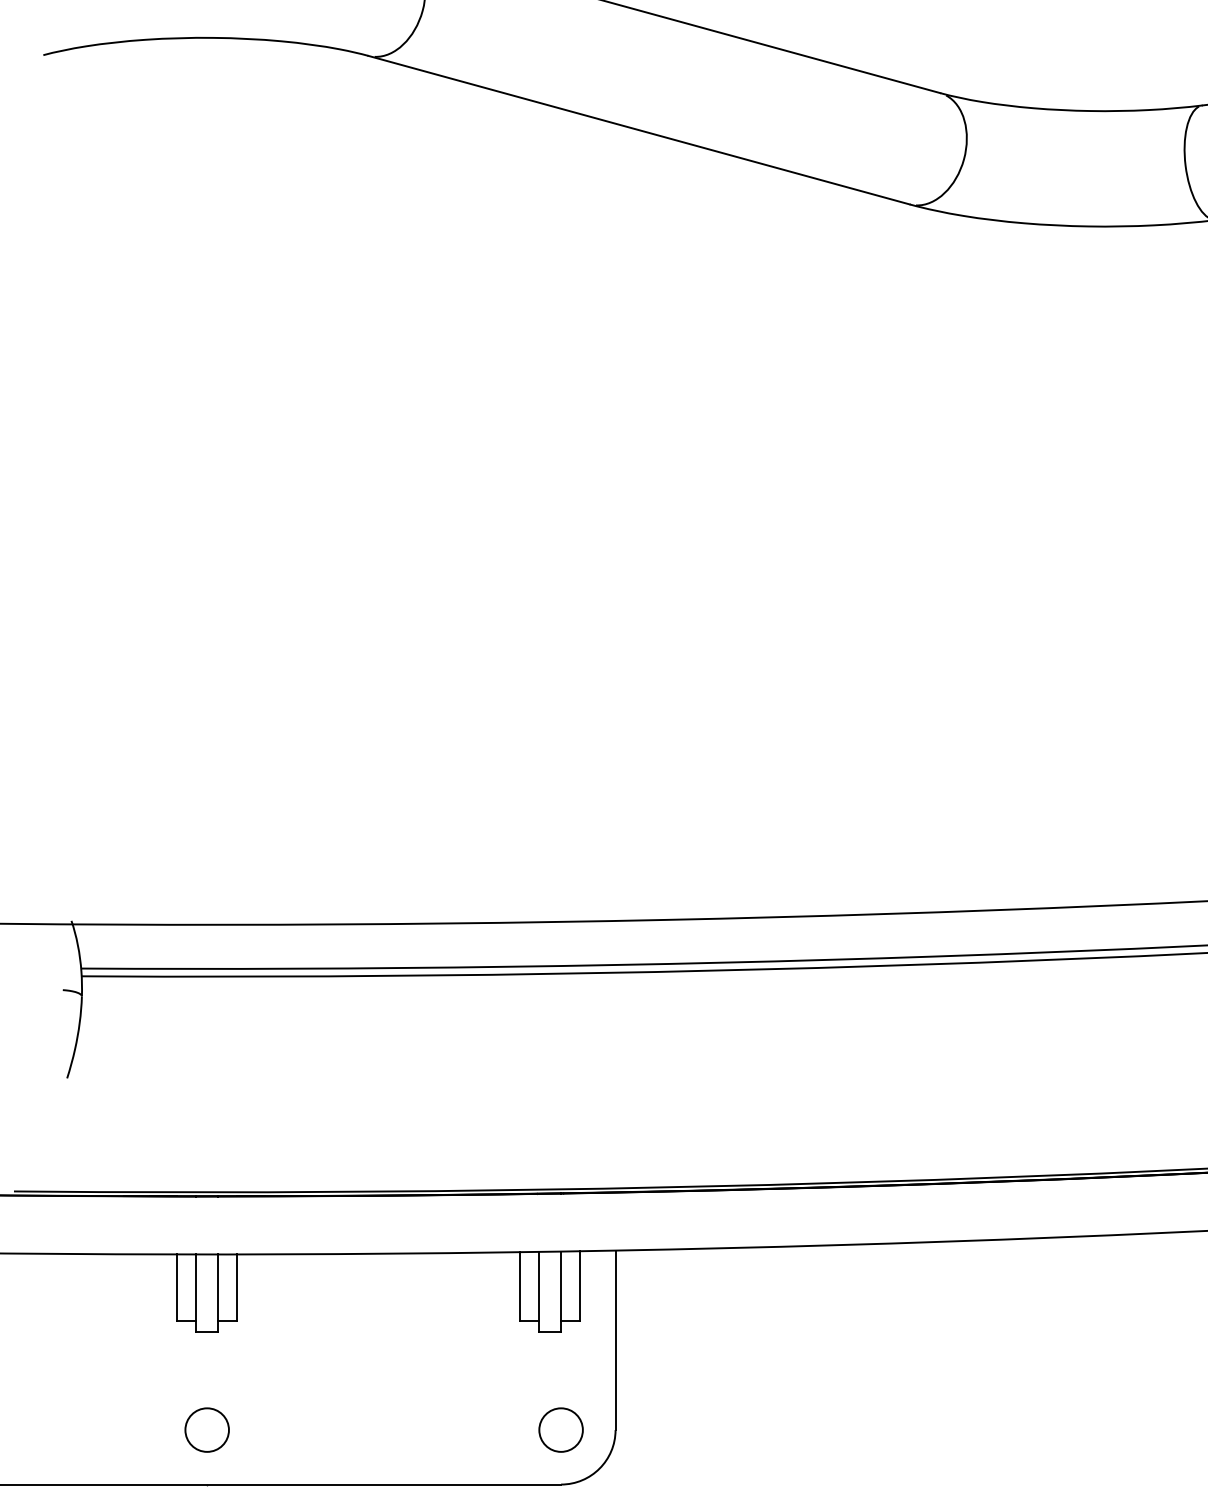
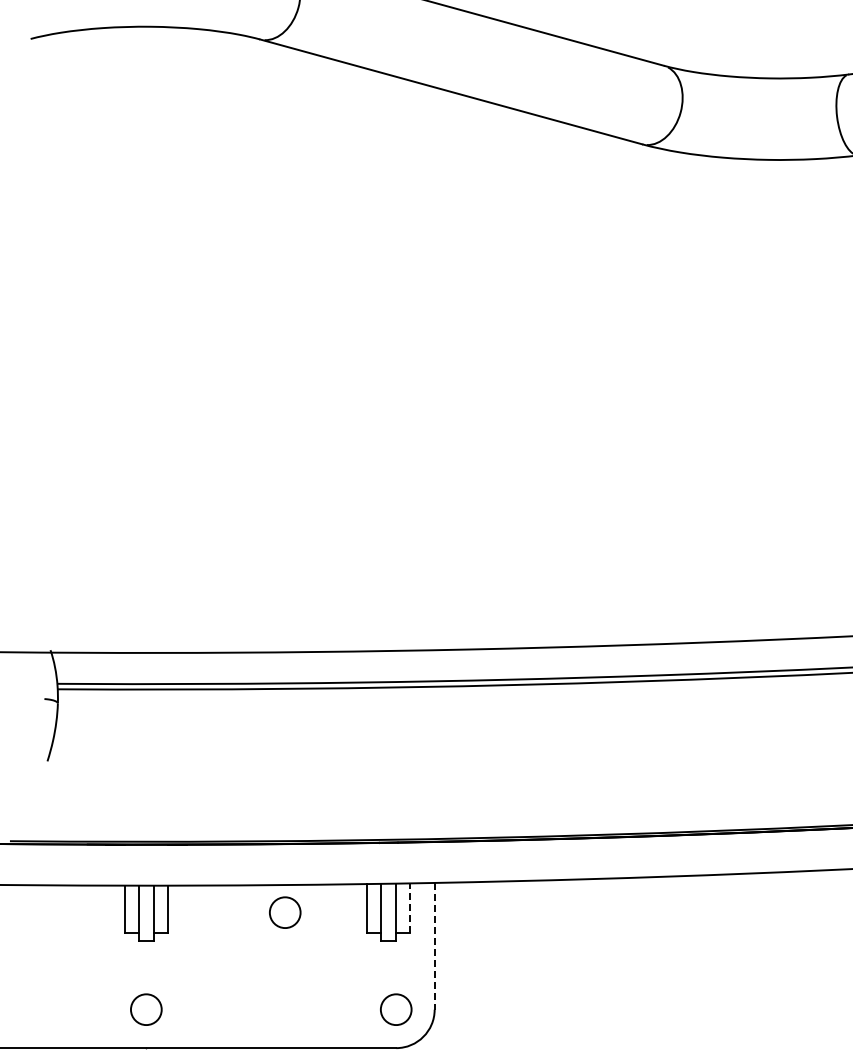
line: (579, 1286) -> (409, 908), solid -> dashed
circle: (404, 1292) -> (285, 912), added
line: (615, 1340) -> (434, 946), solid -> dashed

